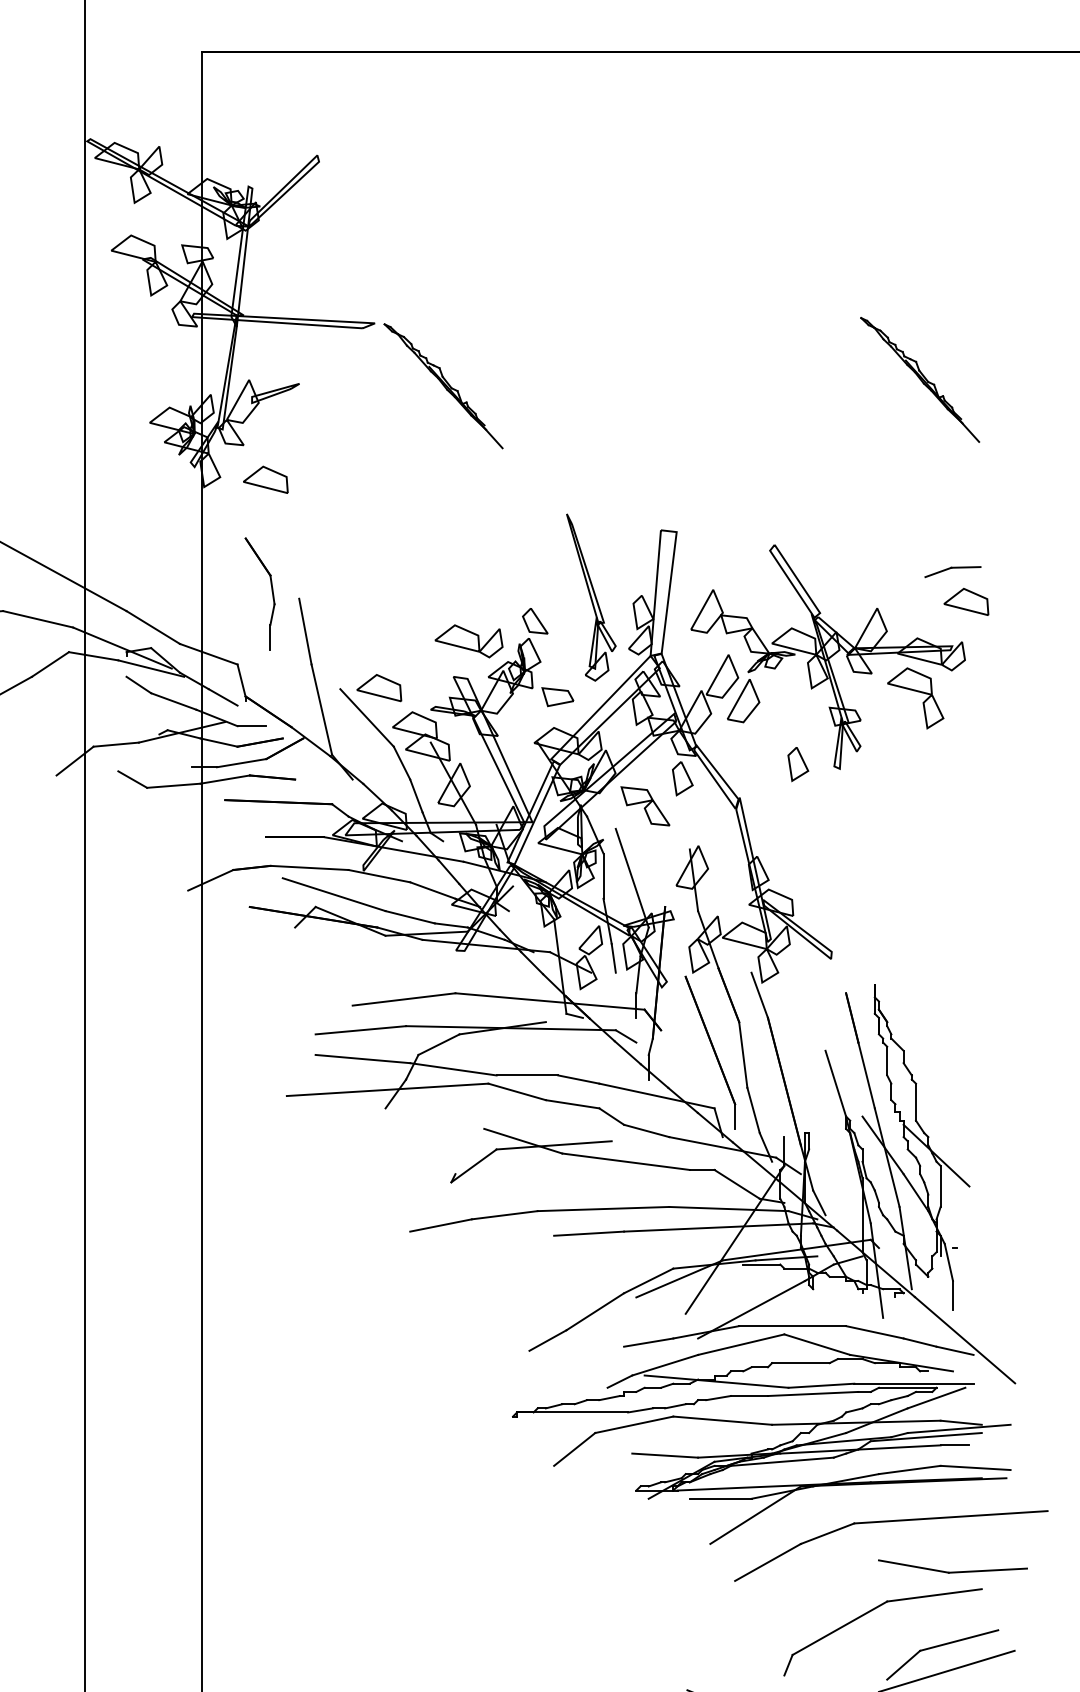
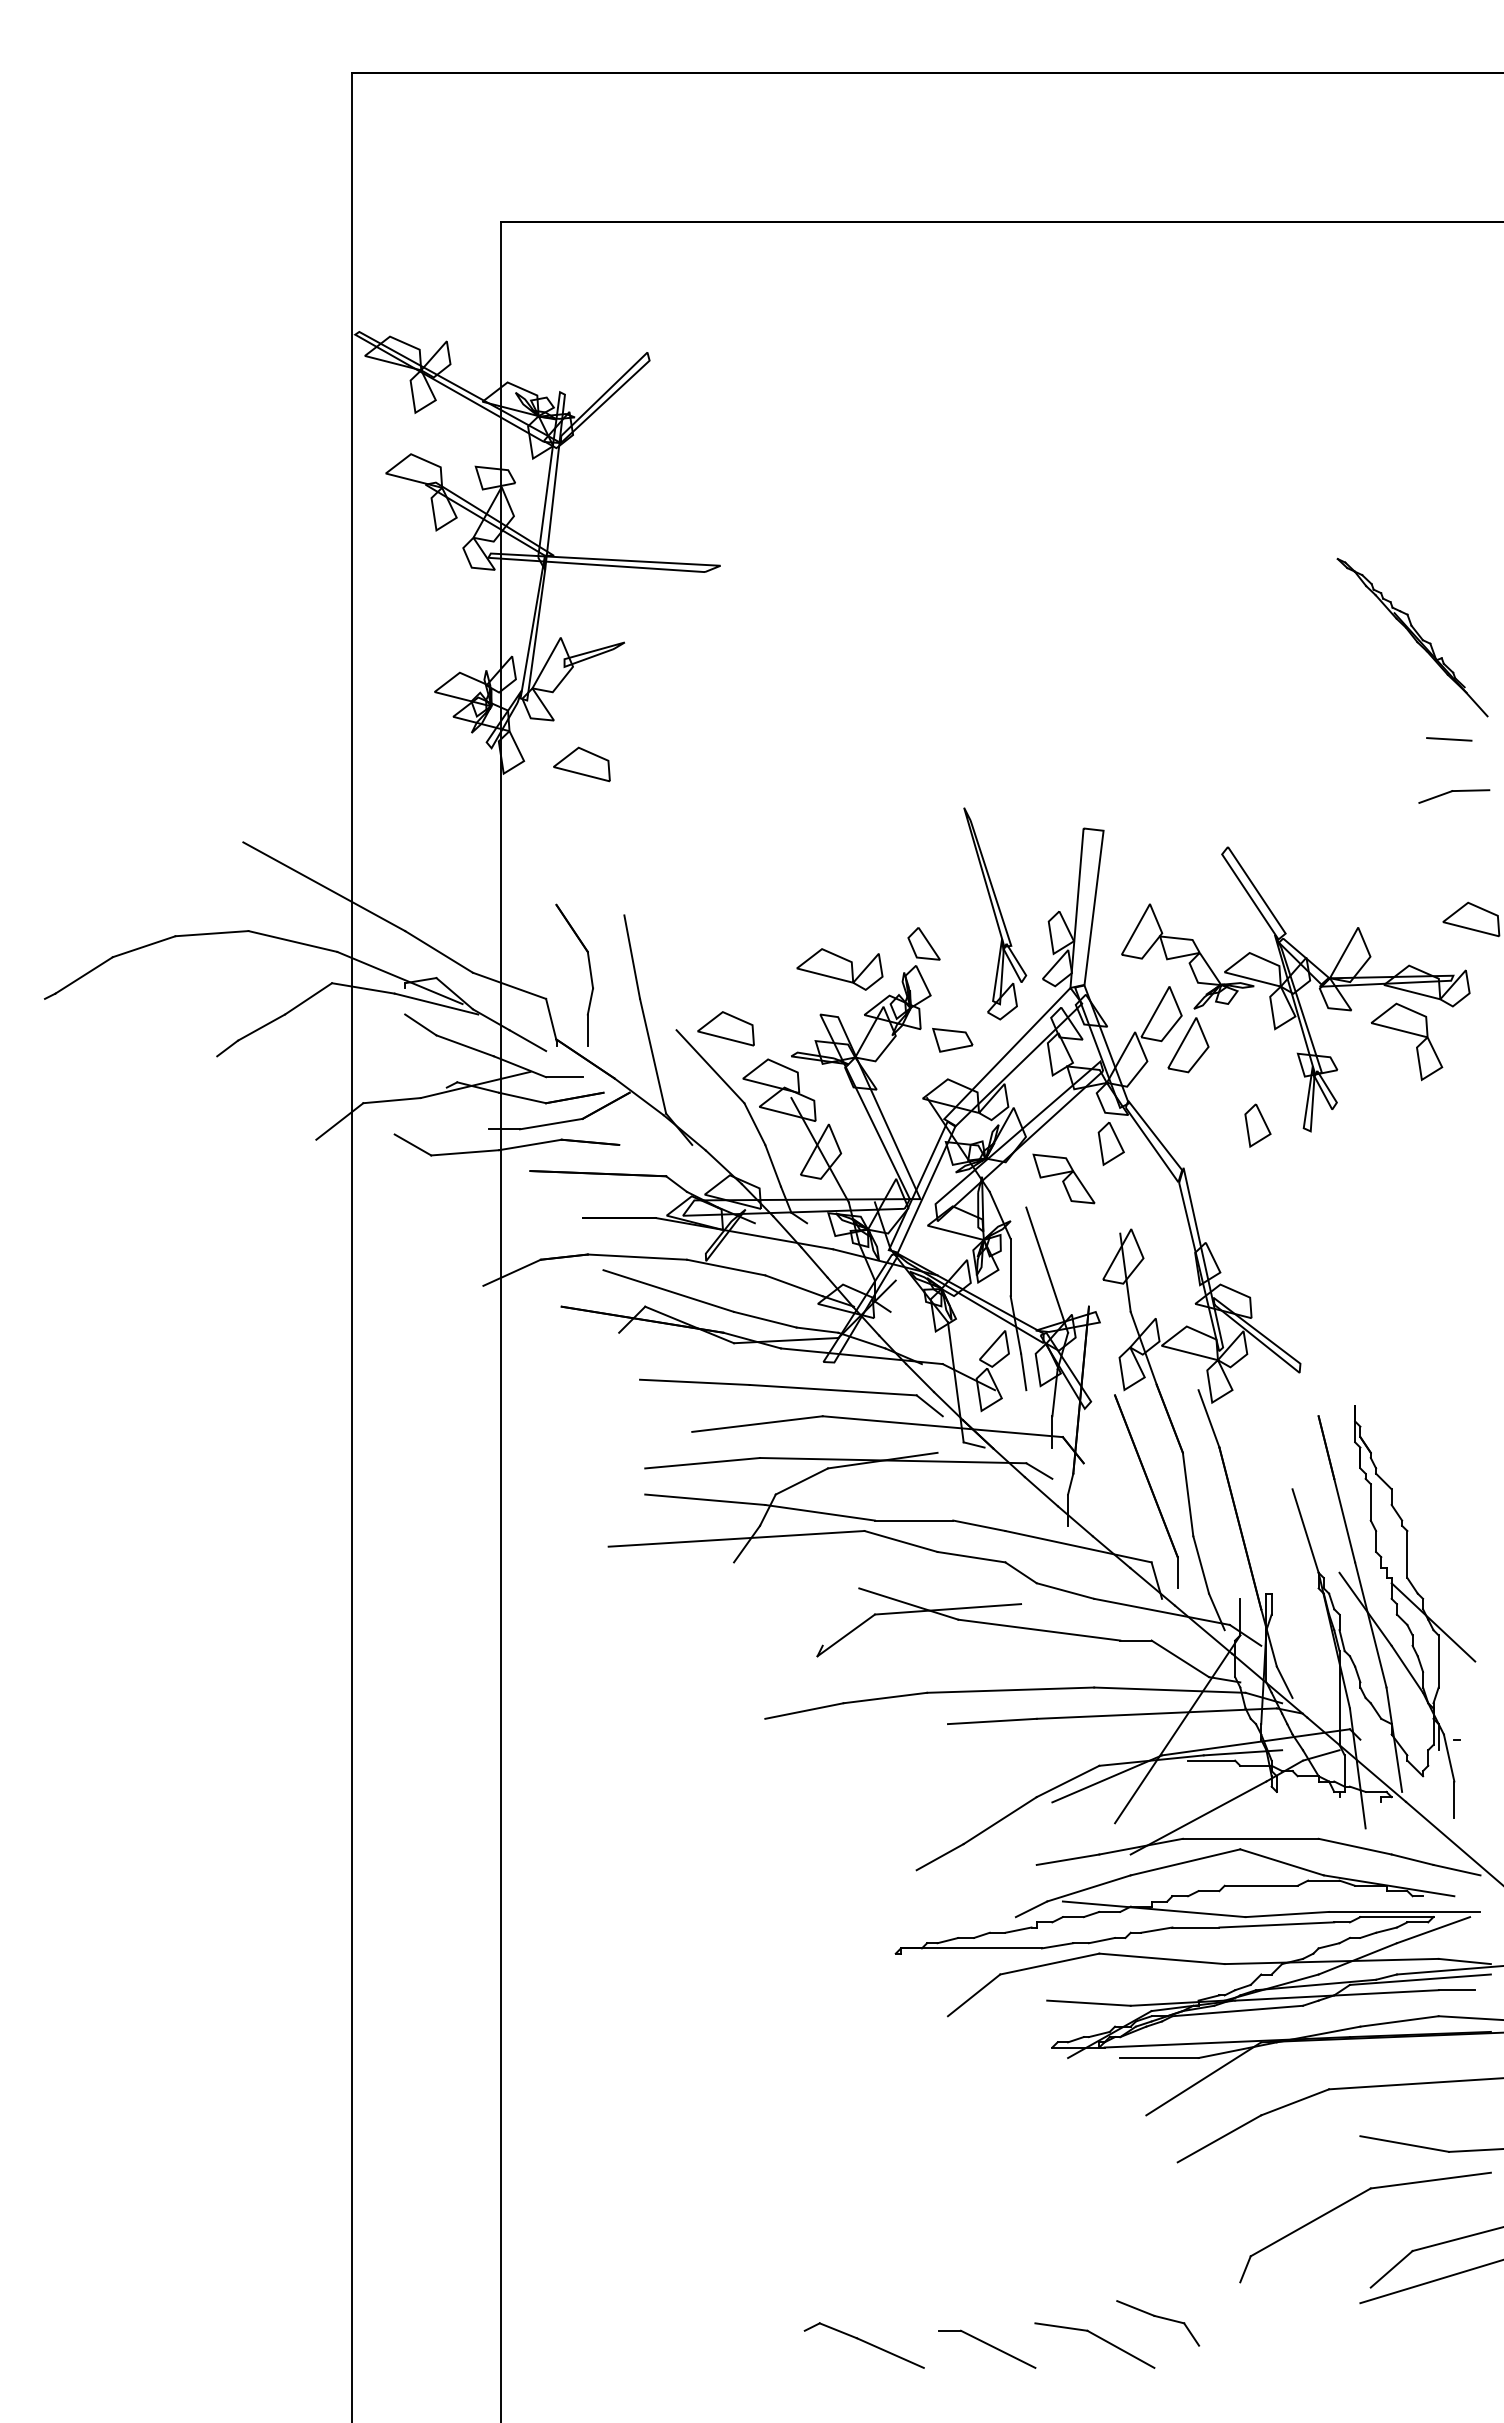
part: (443, 386) -> (807, 645), removed
line: (949, 460) -> (1449, 739), added
part: (953, 572) -> (1454, 796), moved
part: (271, 591) -> (589, 972), moved
part: (430, 971) -> (791, 1388), added

